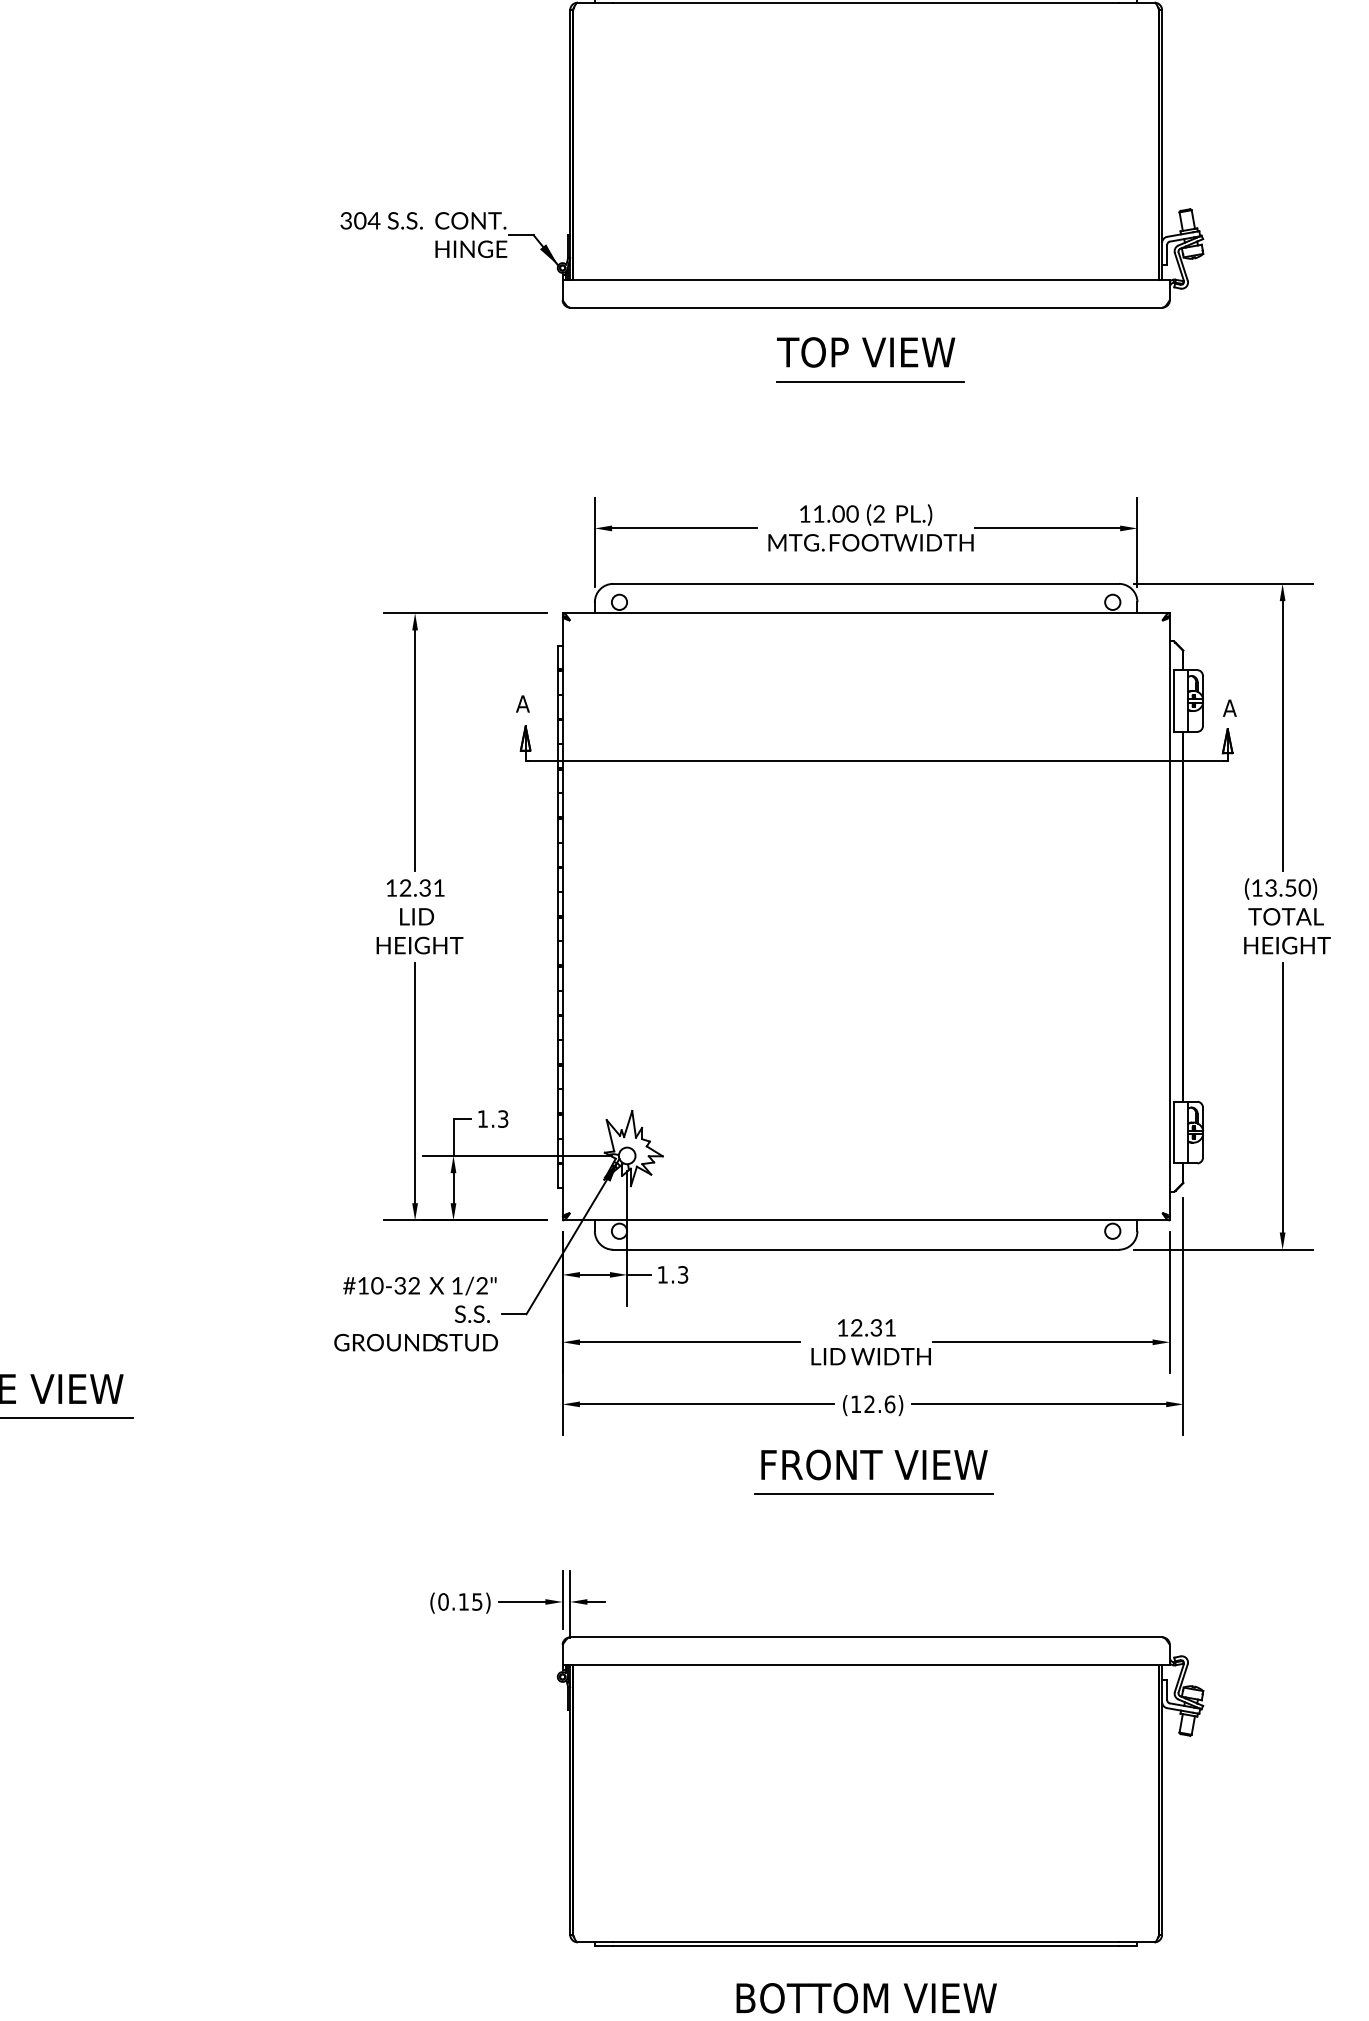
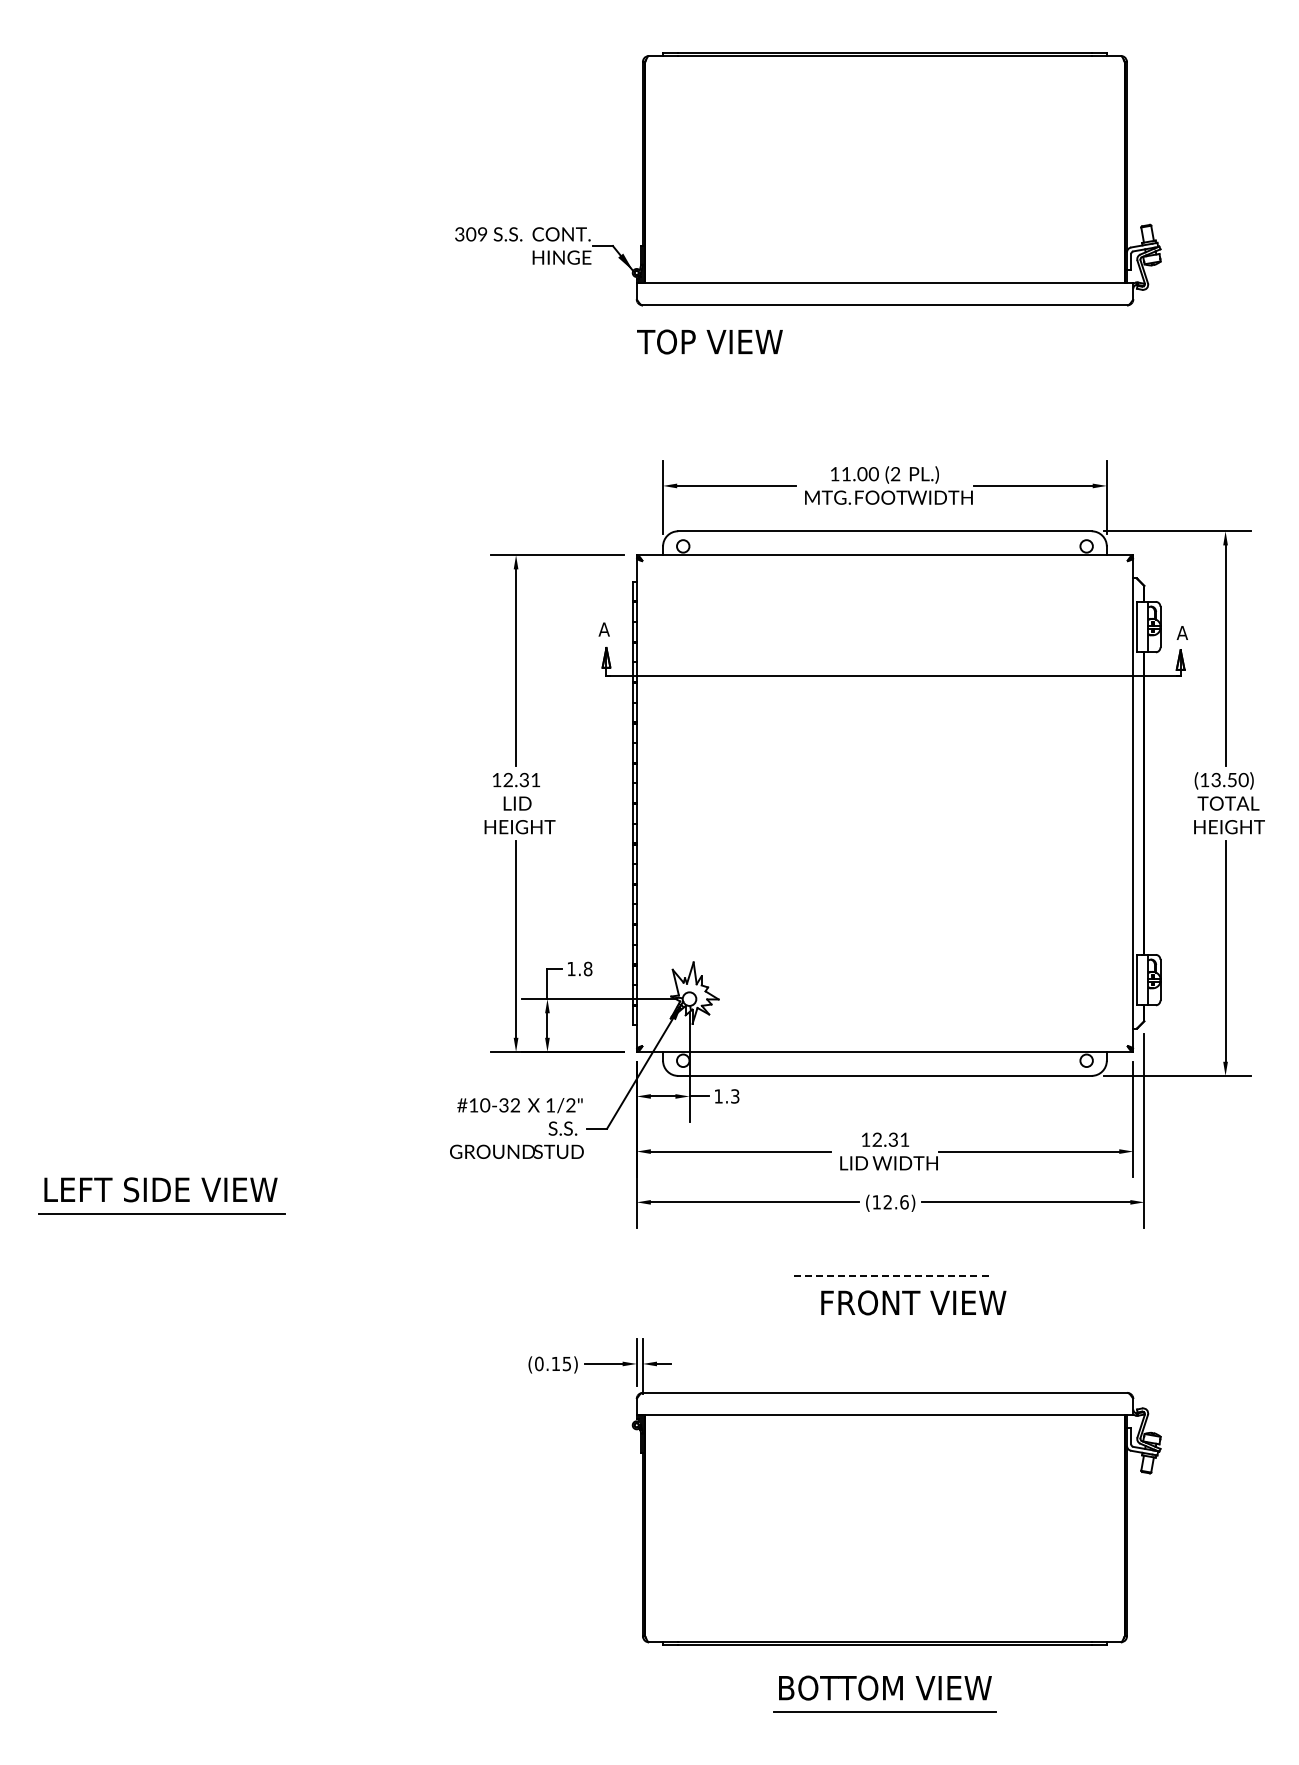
text: (374, 220) -> (482, 234), 304 -> 309
text: (865, 351) -> (709, 341), moved
line: (870, 381) -> (888, 365), removed
text: (502, 1118) -> (587, 968), 1.3 -> 1.8
text: (874, 1464) -> (913, 1302), moved
line: (874, 1493) -> (891, 1275), solid -> dashed

